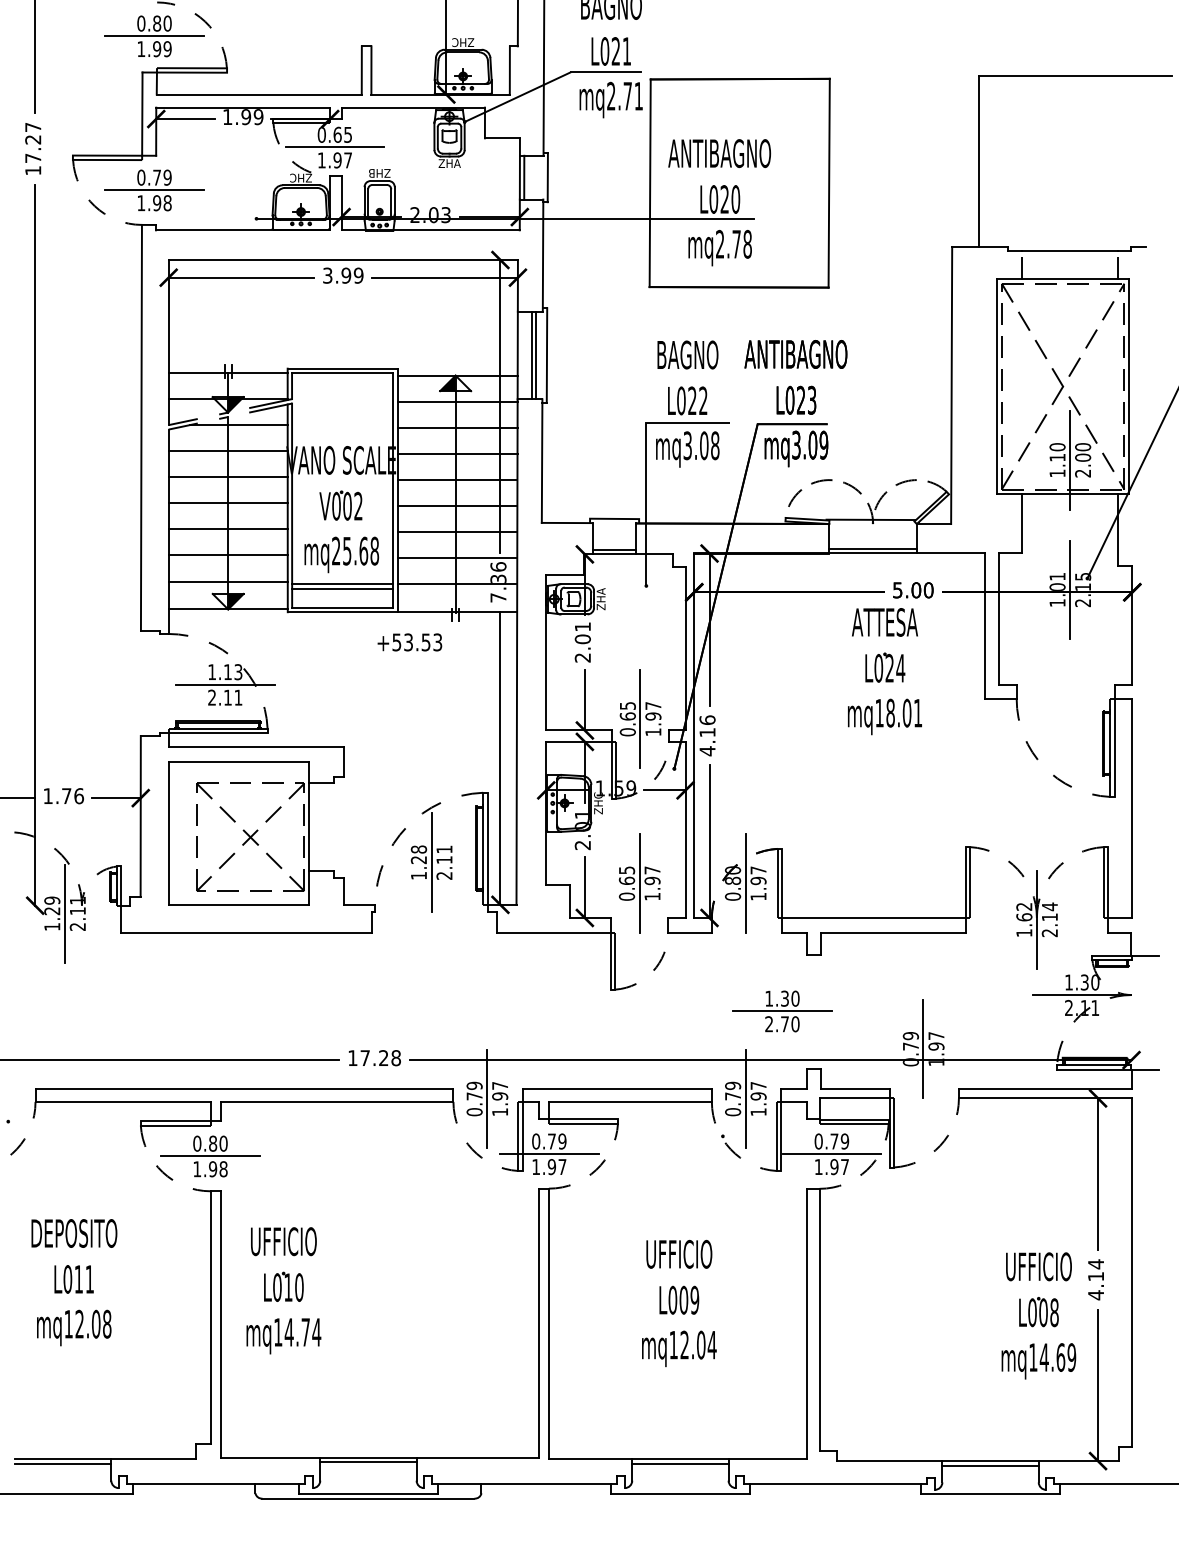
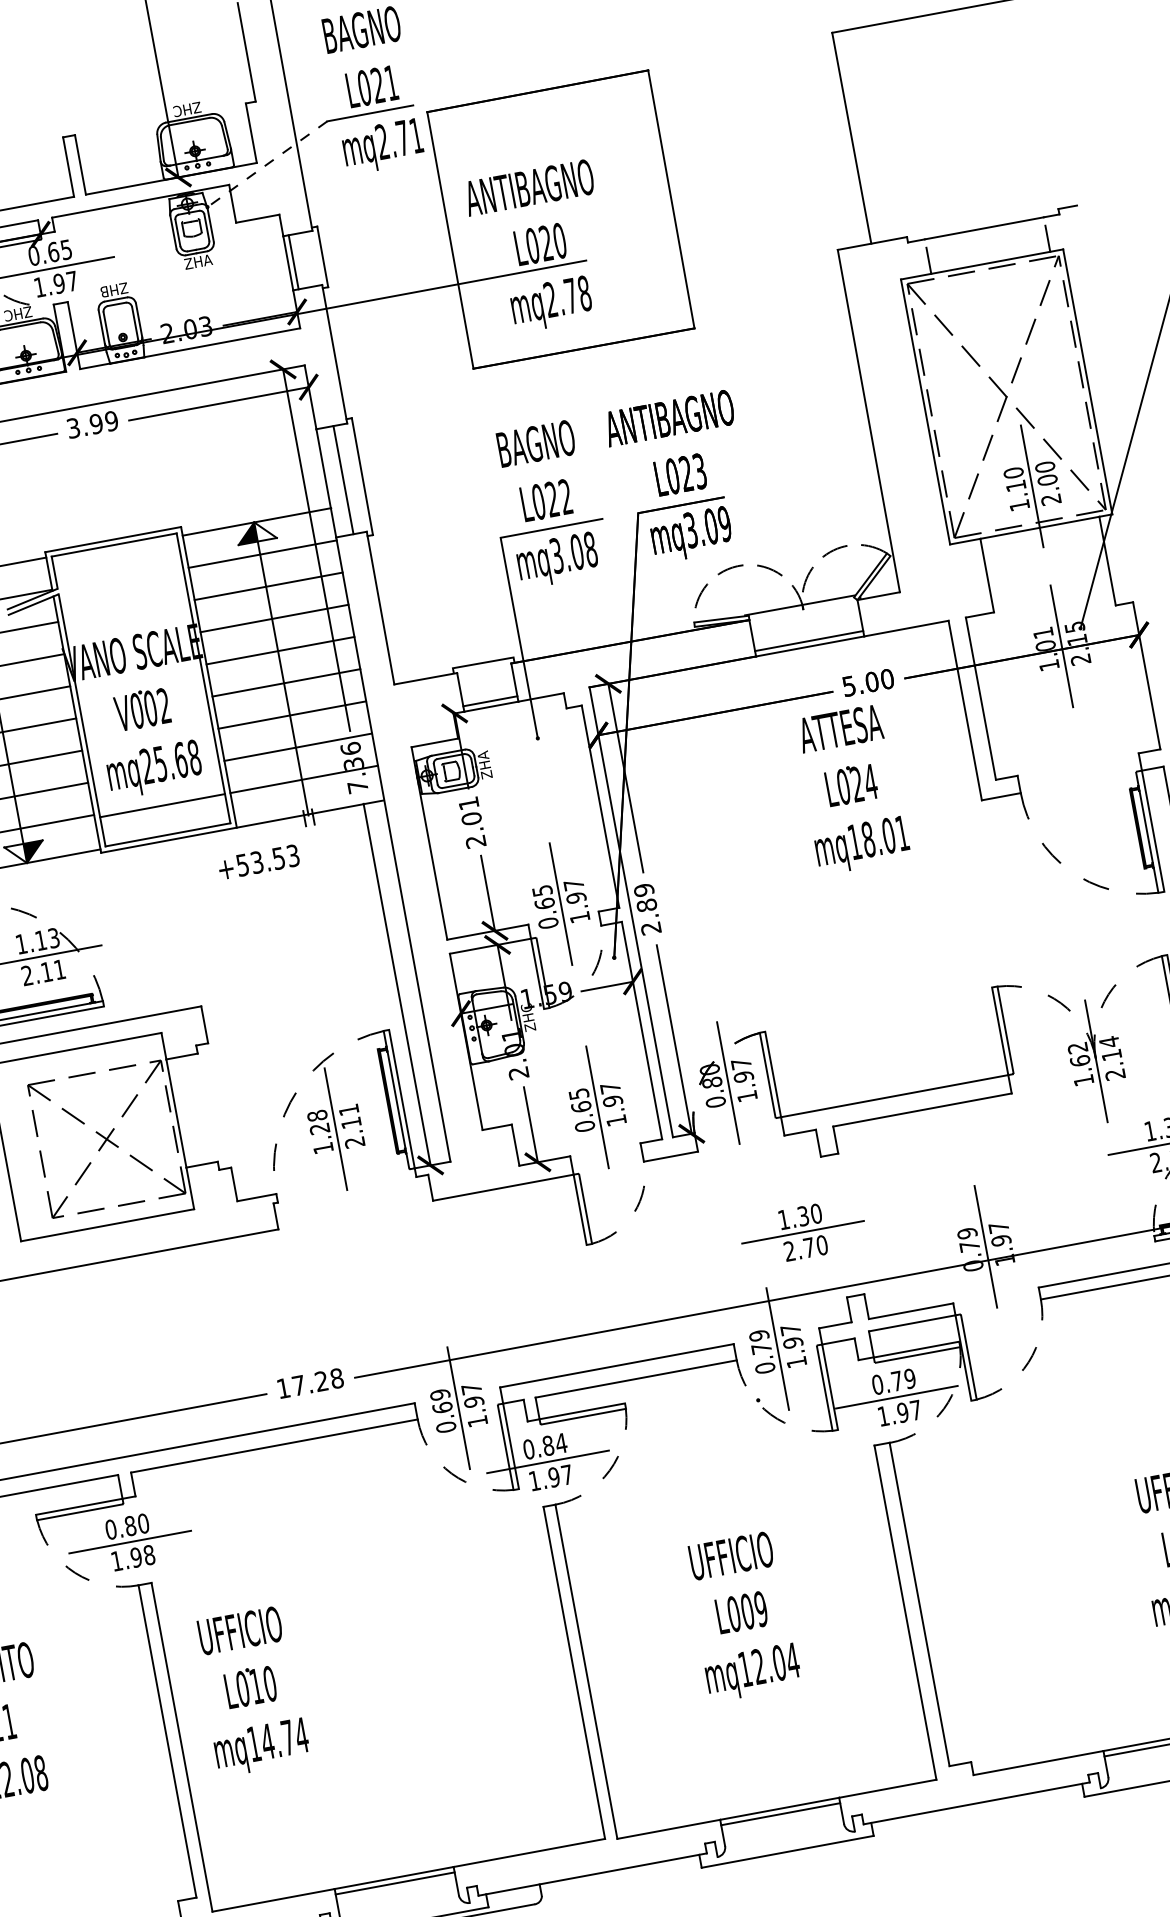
line: (517, 97) -> (266, 164), solid -> dashed
line: (536, 355) -> (349, 479), removed
line: (342, 588) -> (163, 811), removed
text: (707, 735) -> (647, 909), 4.16 -> 2.89
text: (474, 1096) -> (442, 1407), 0.79 -> 0.69
text: (556, 1141) -> (553, 1444), 0.79 -> 0.84

